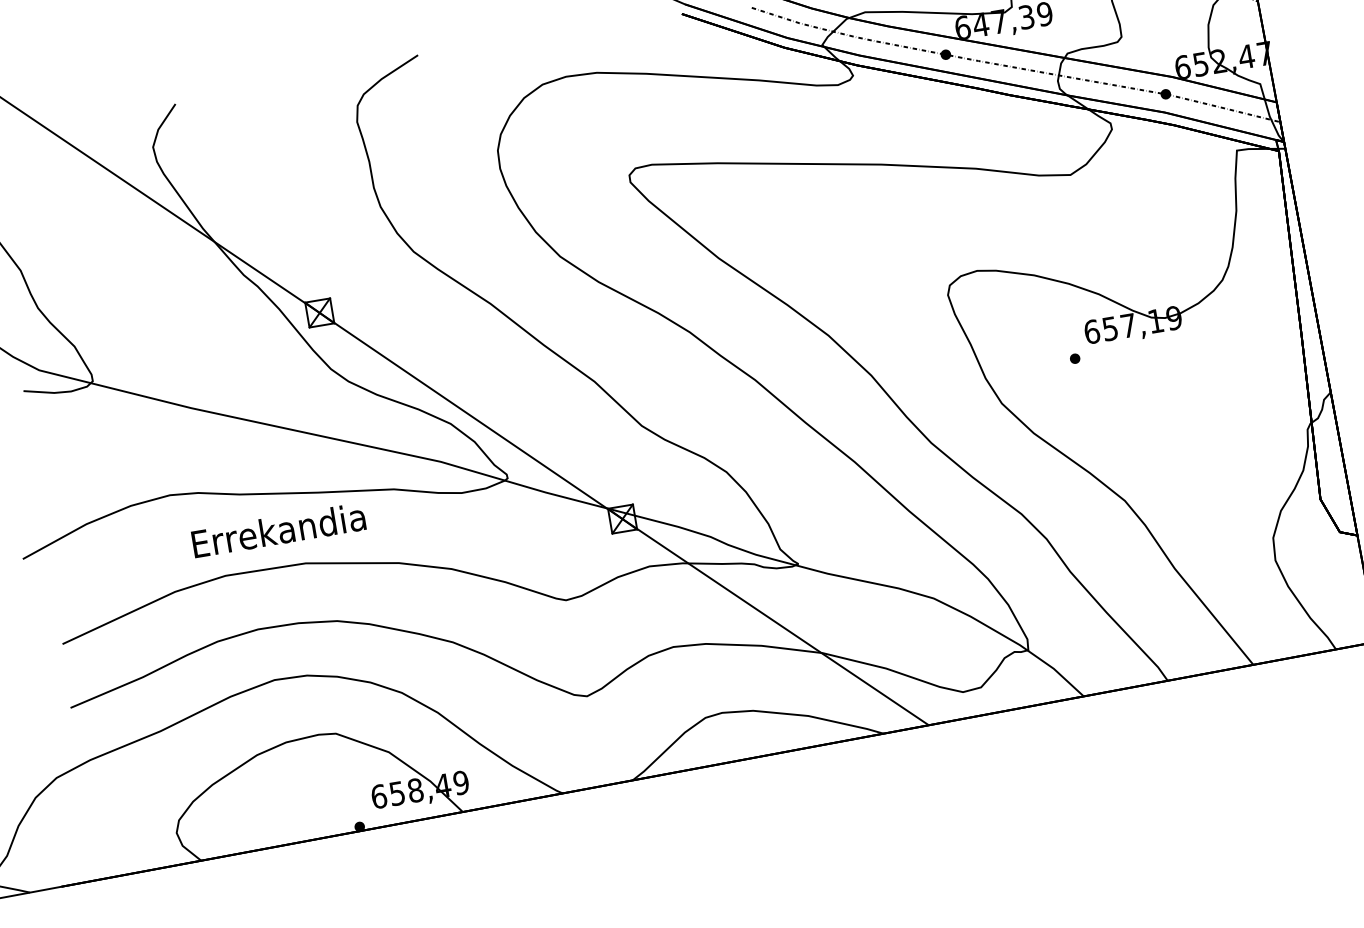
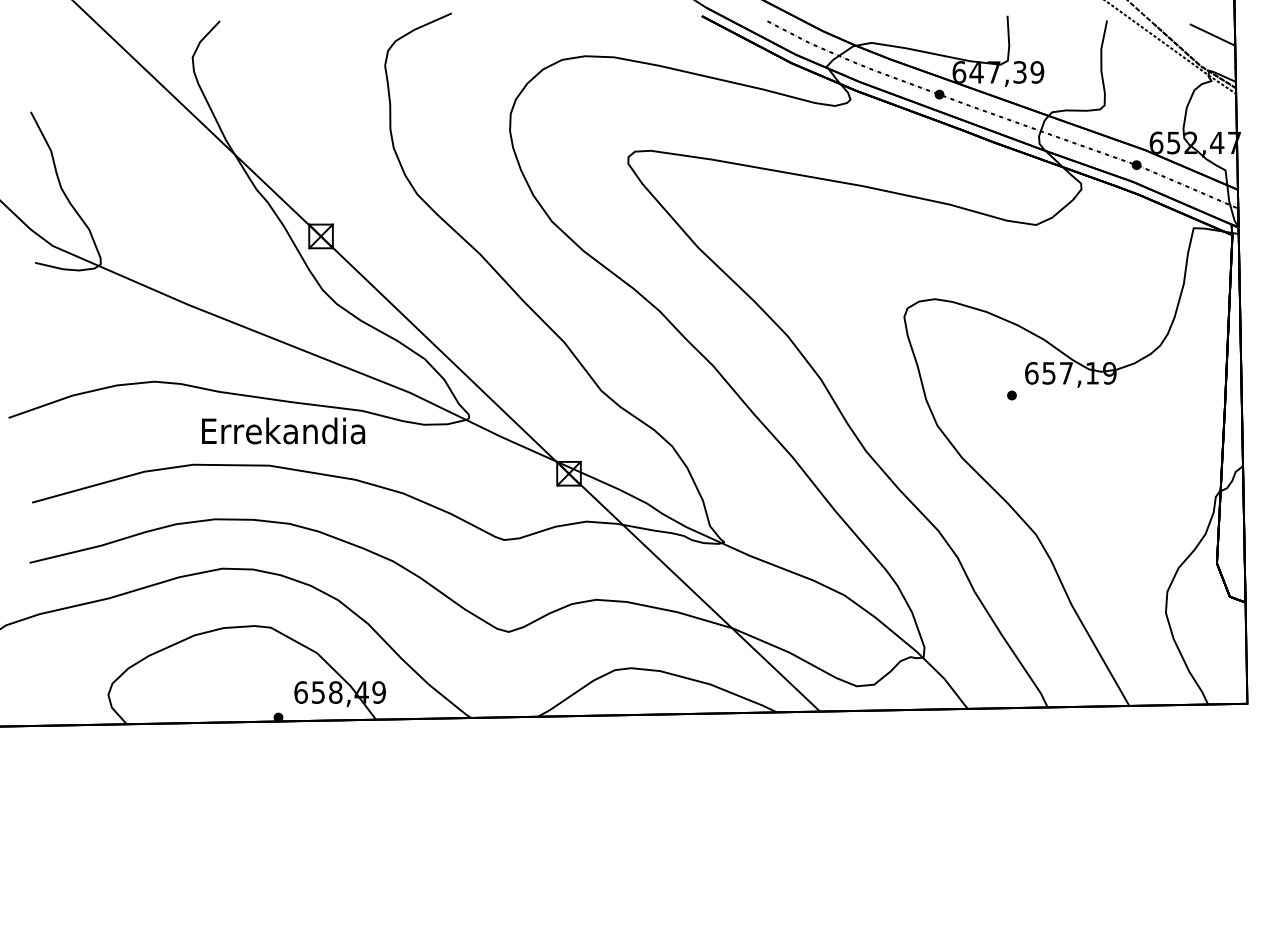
text: (278, 529) -> (283, 430), moved

